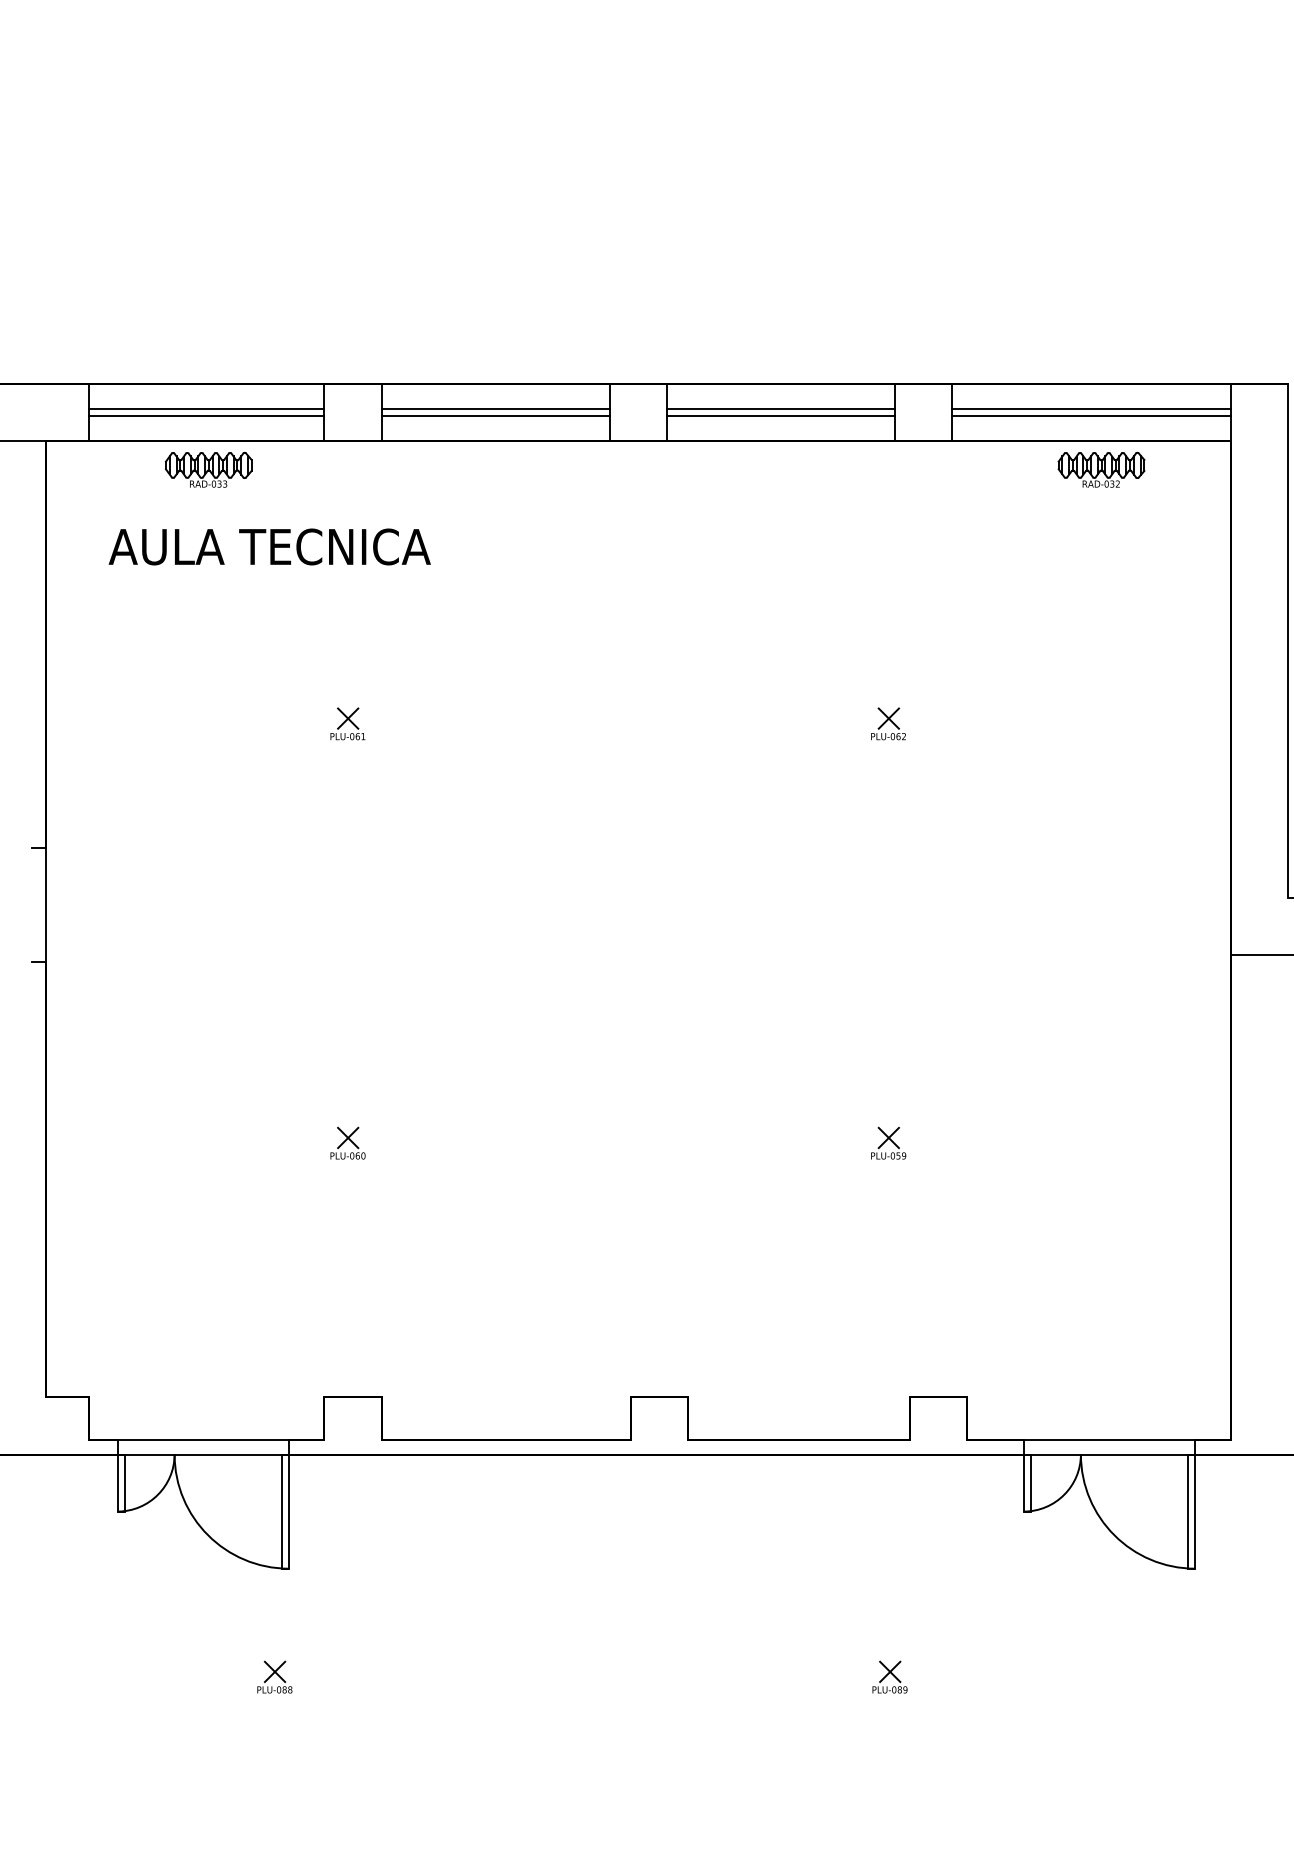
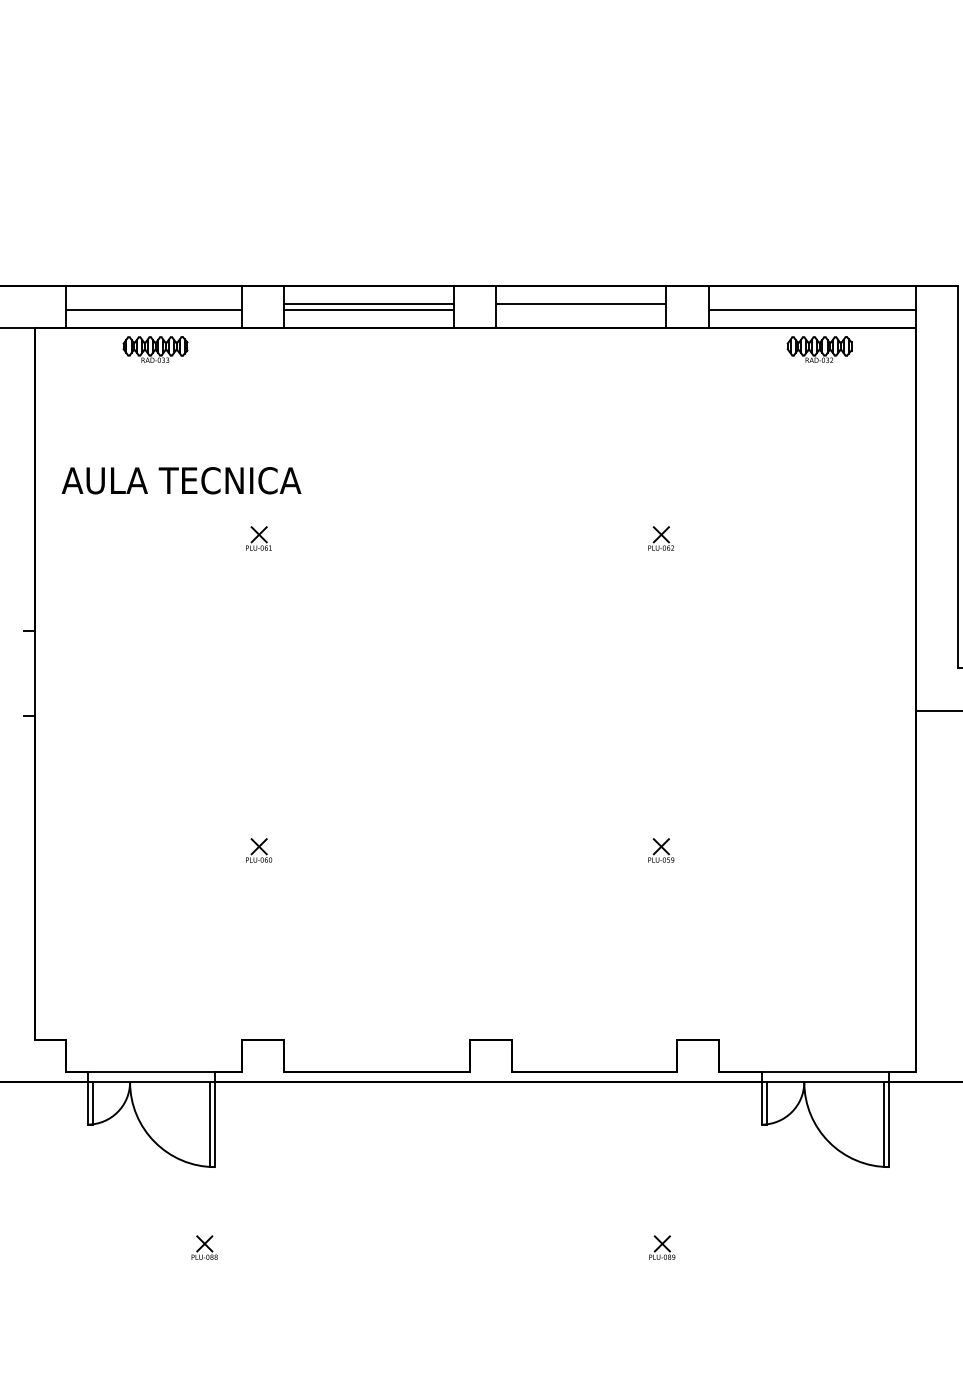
line: (206, 409) -> (153, 304), removed
line: (1091, 409) -> (812, 304), removed
line: (781, 416) -> (581, 310), removed
text: (269, 546) -> (181, 480), moved

